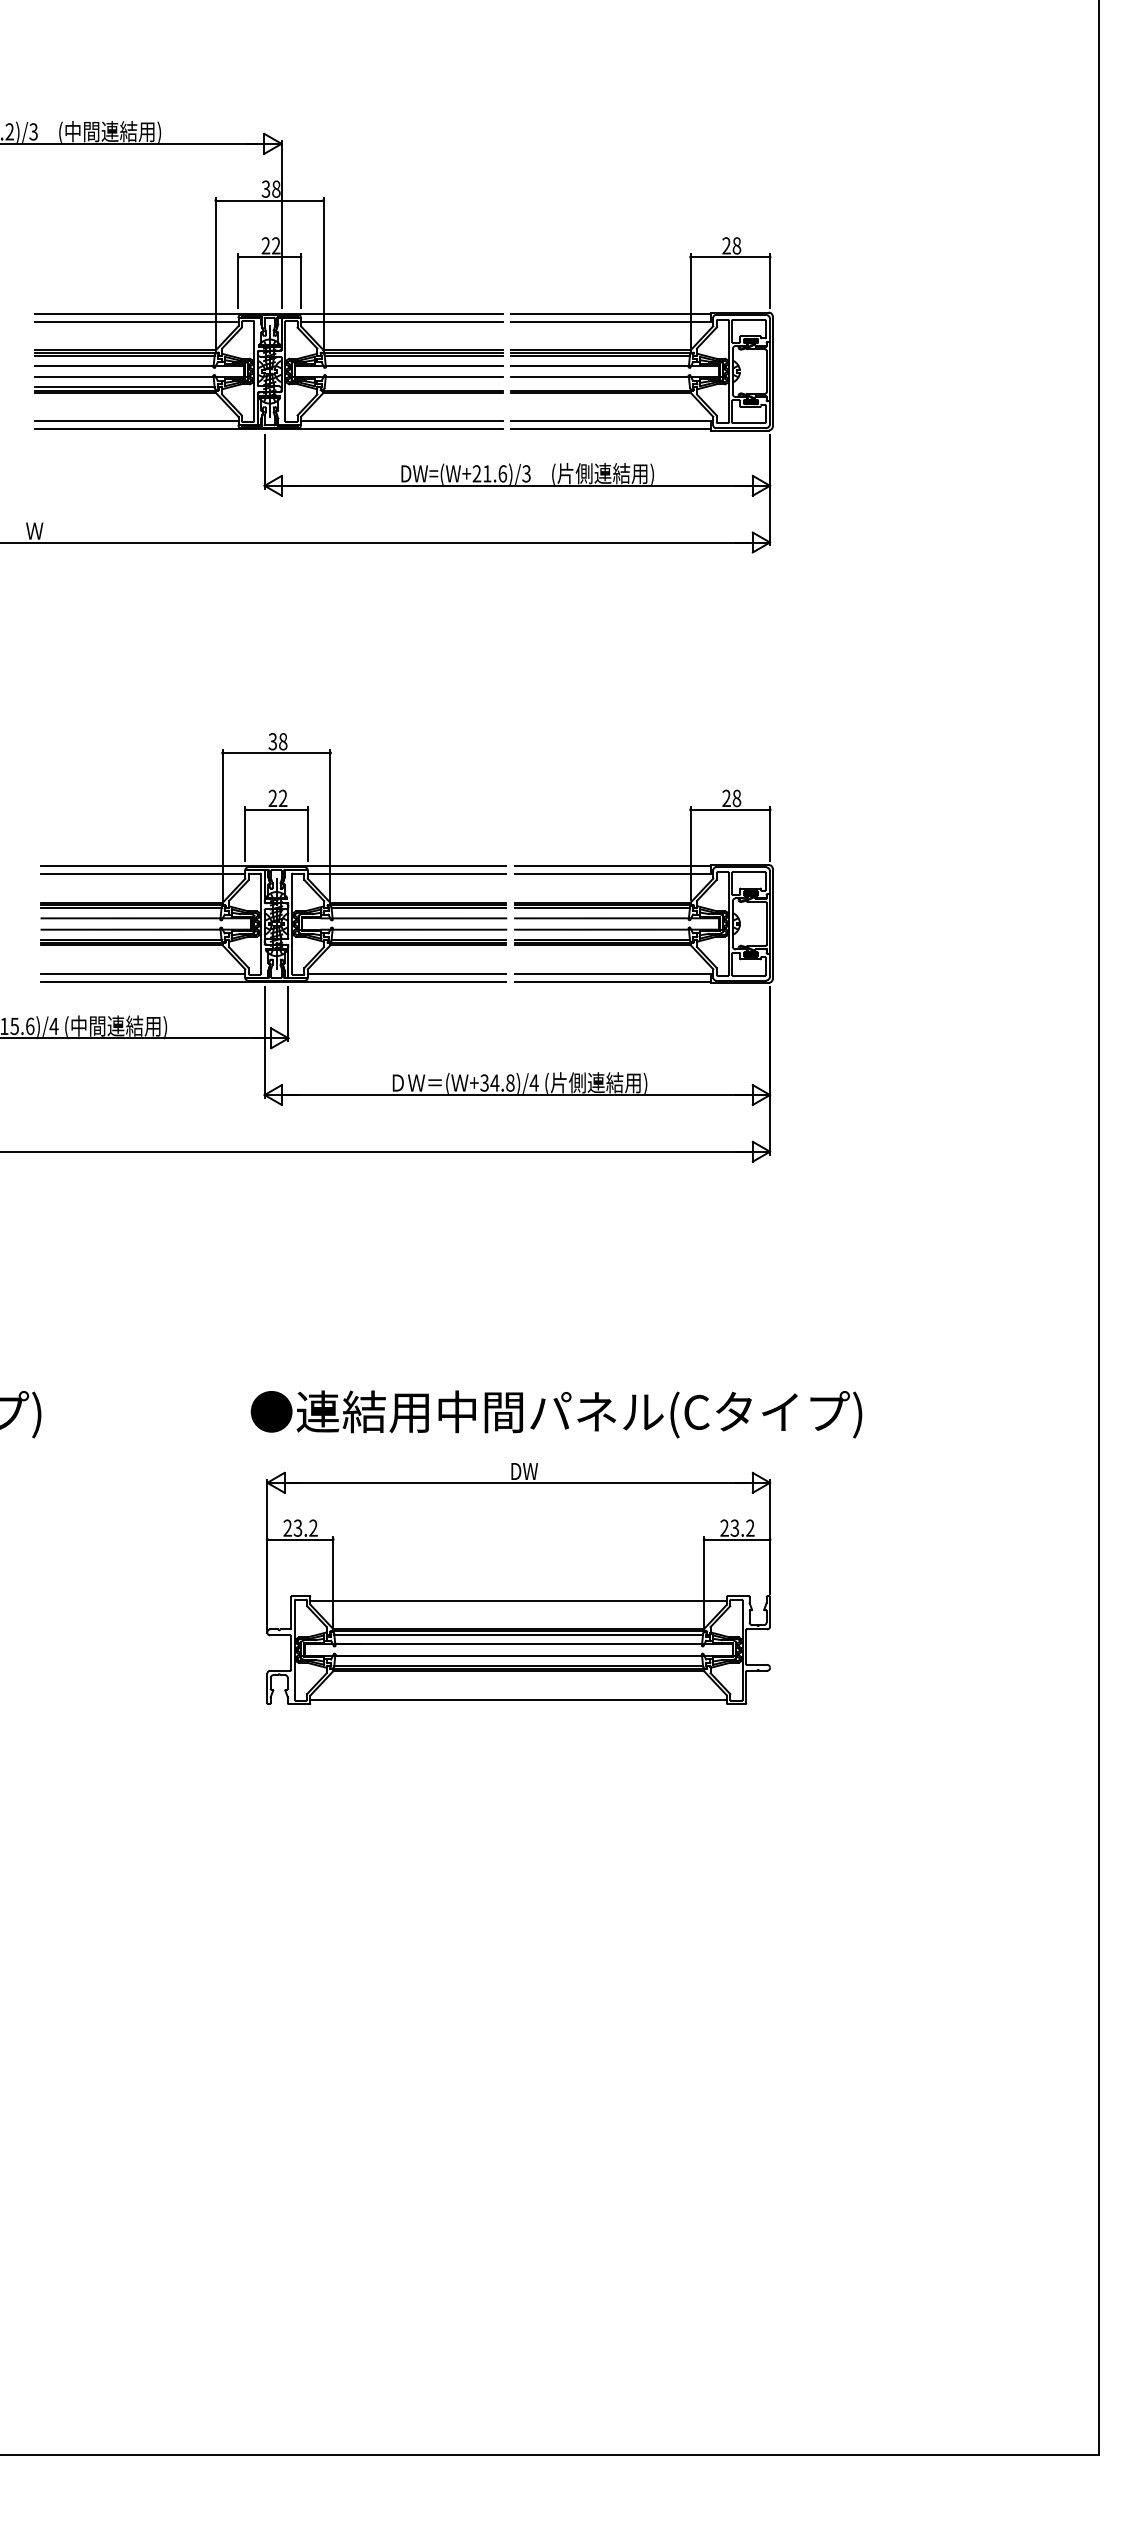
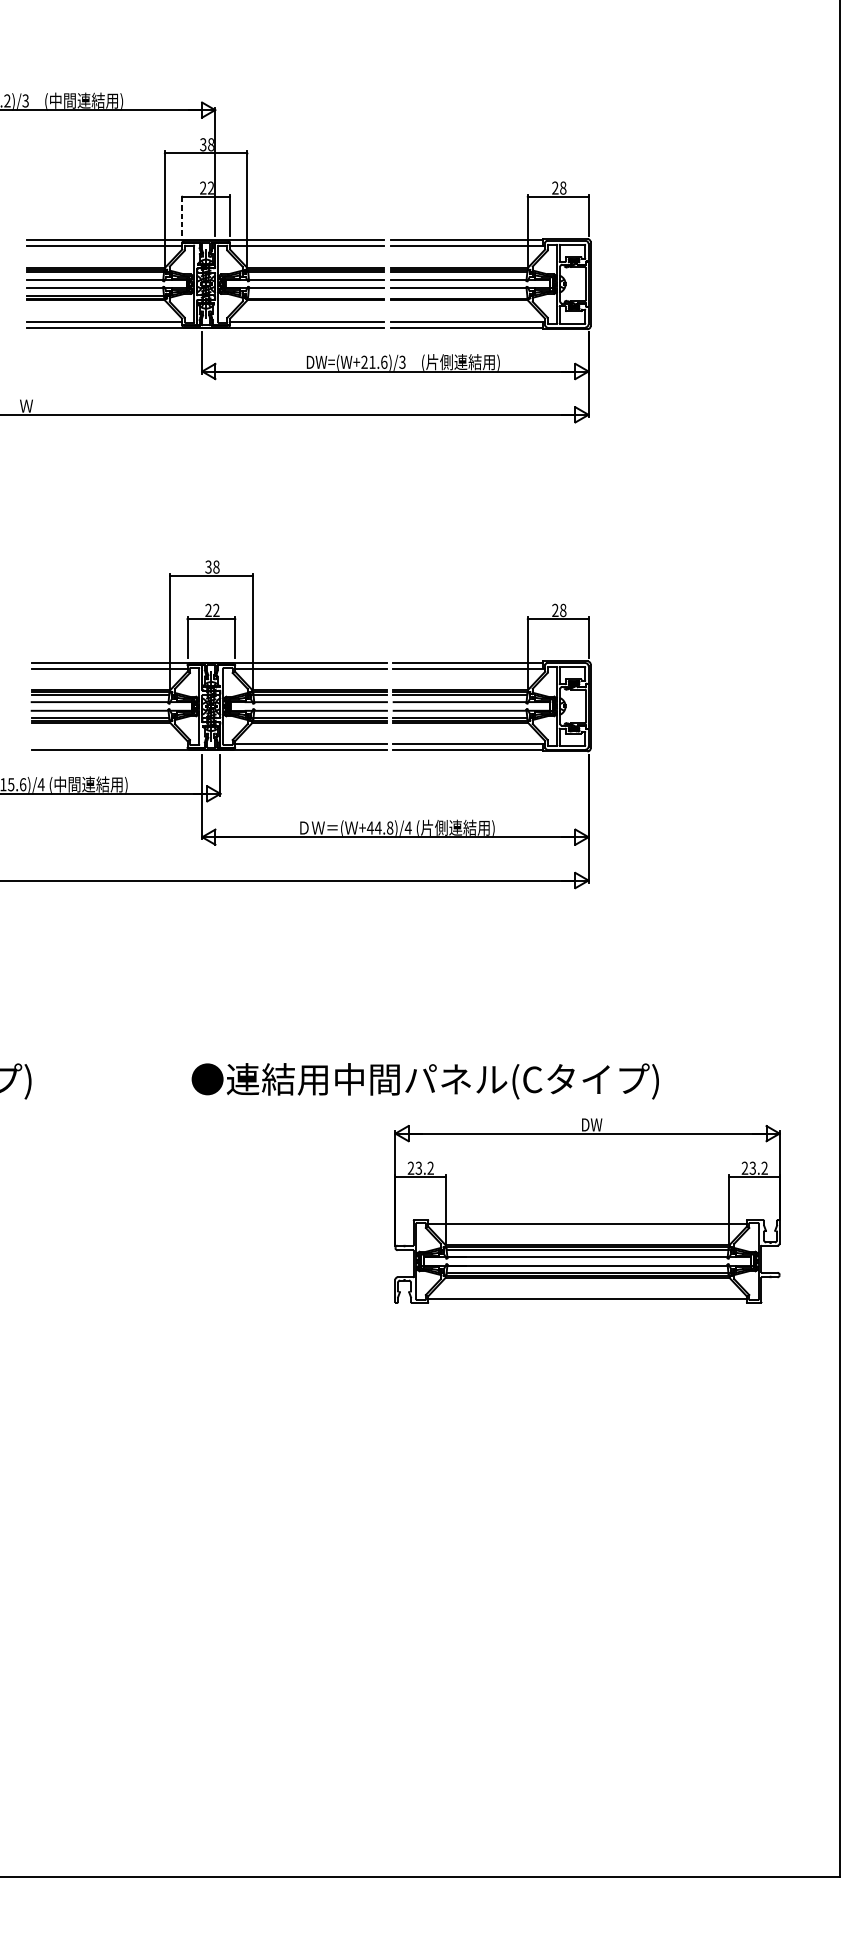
line: (238, 281) -> (182, 215), solid -> dashed
line: (143, 973) -> (109, 744), removed
text: (484, 1082) -> (370, 827), +34.8)/4 -> +44.8)/4
part: (518, 1583) -> (587, 1210), moved

